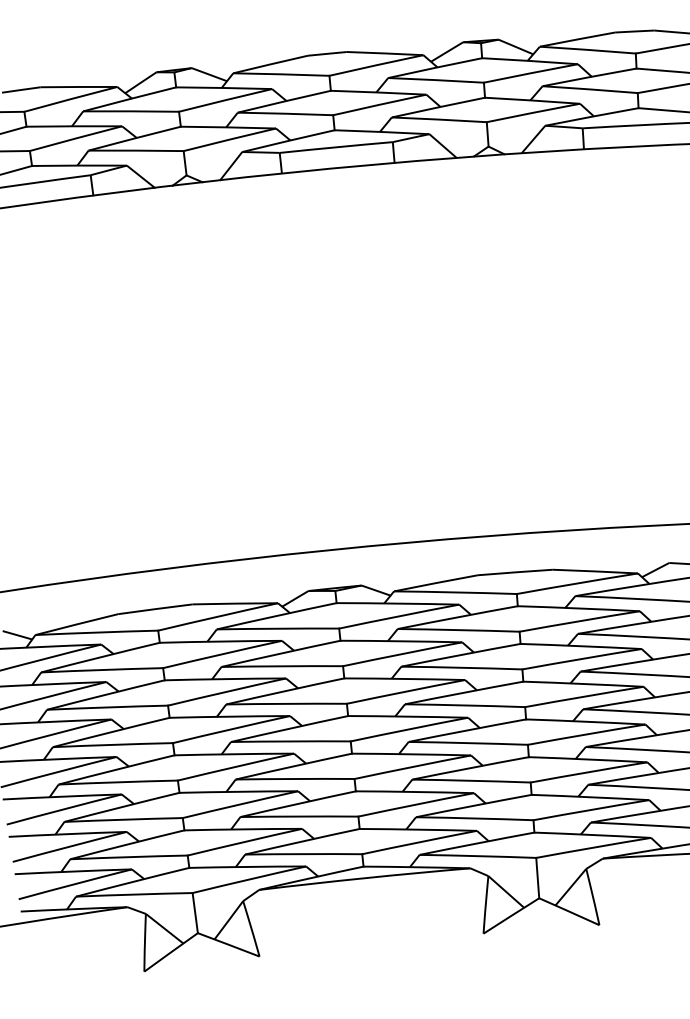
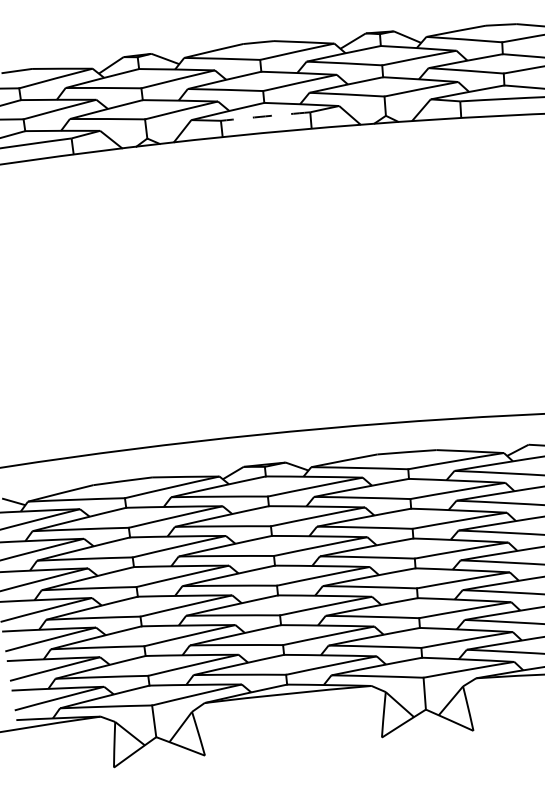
arc: (336, 147) -> (265, 116), solid -> dashed

